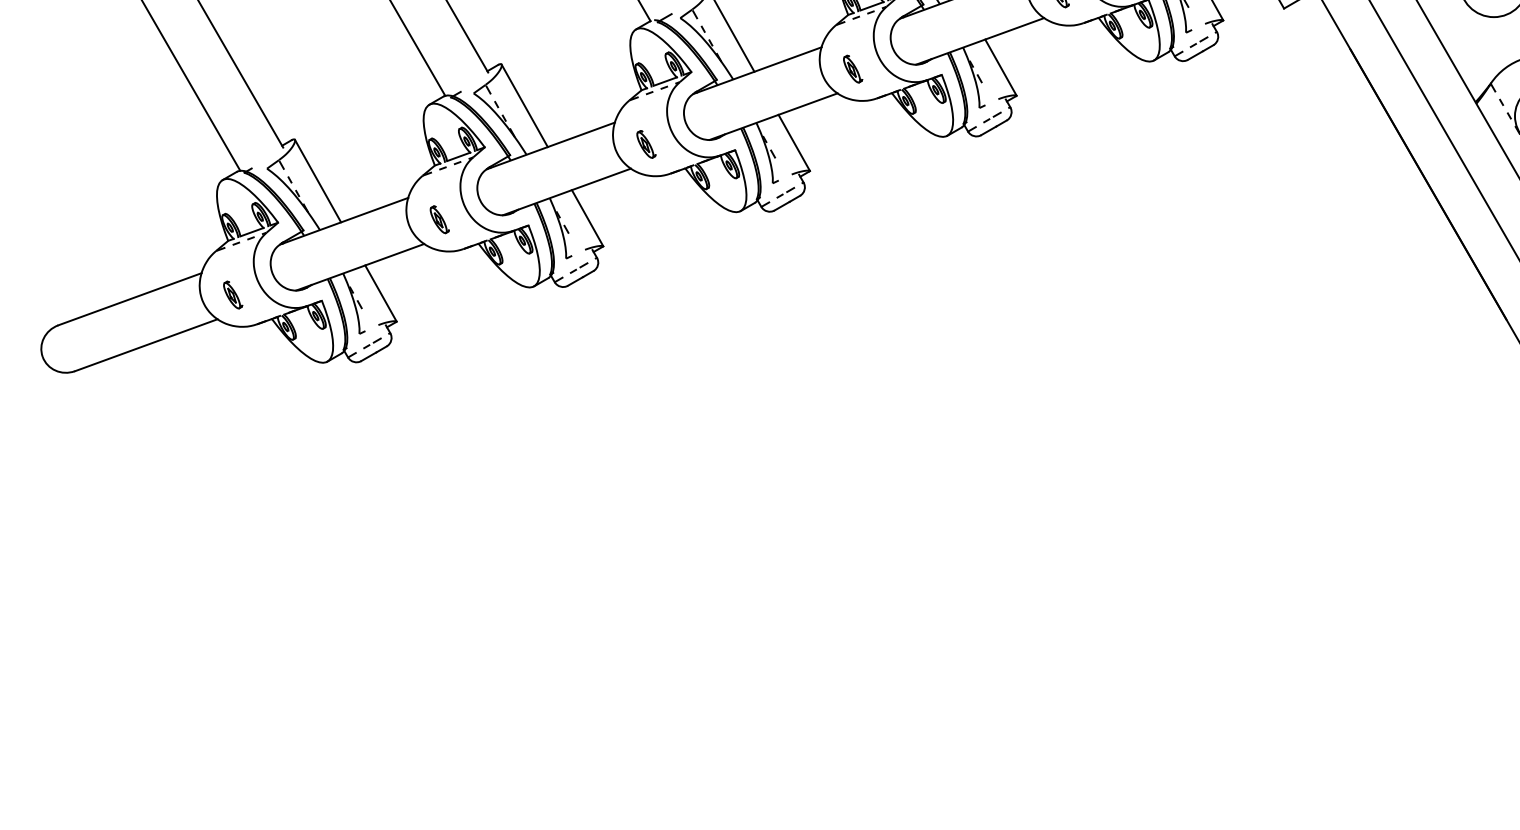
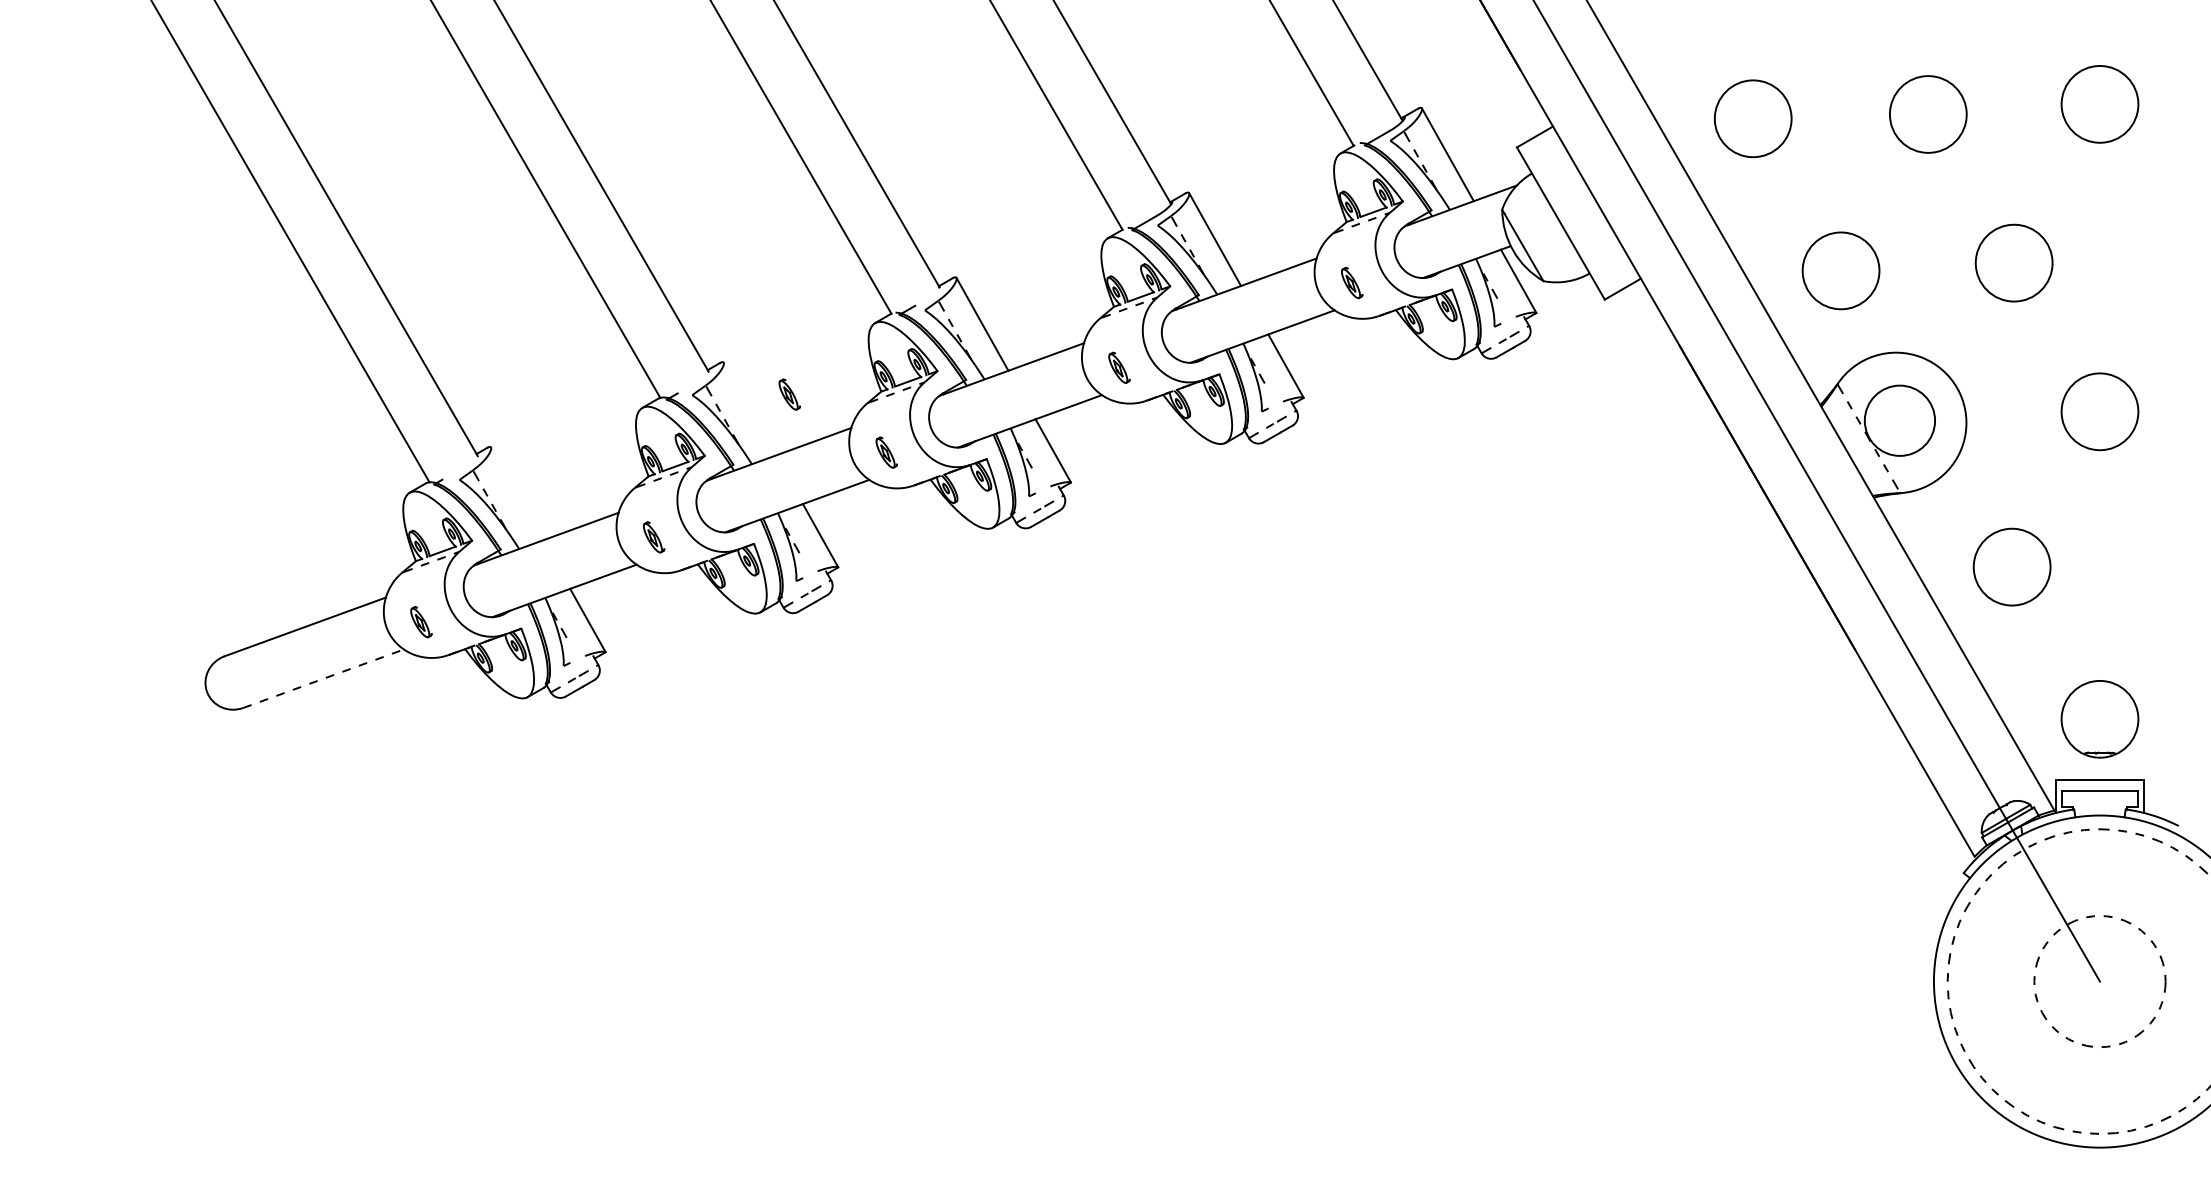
part: (560, 92) -> (789, 394), added
line: (524, 105) -> (749, 408), removed
line: (318, 180) -> (517, 493), removed
line: (147, 345) -> (324, 678), solid -> dashed

